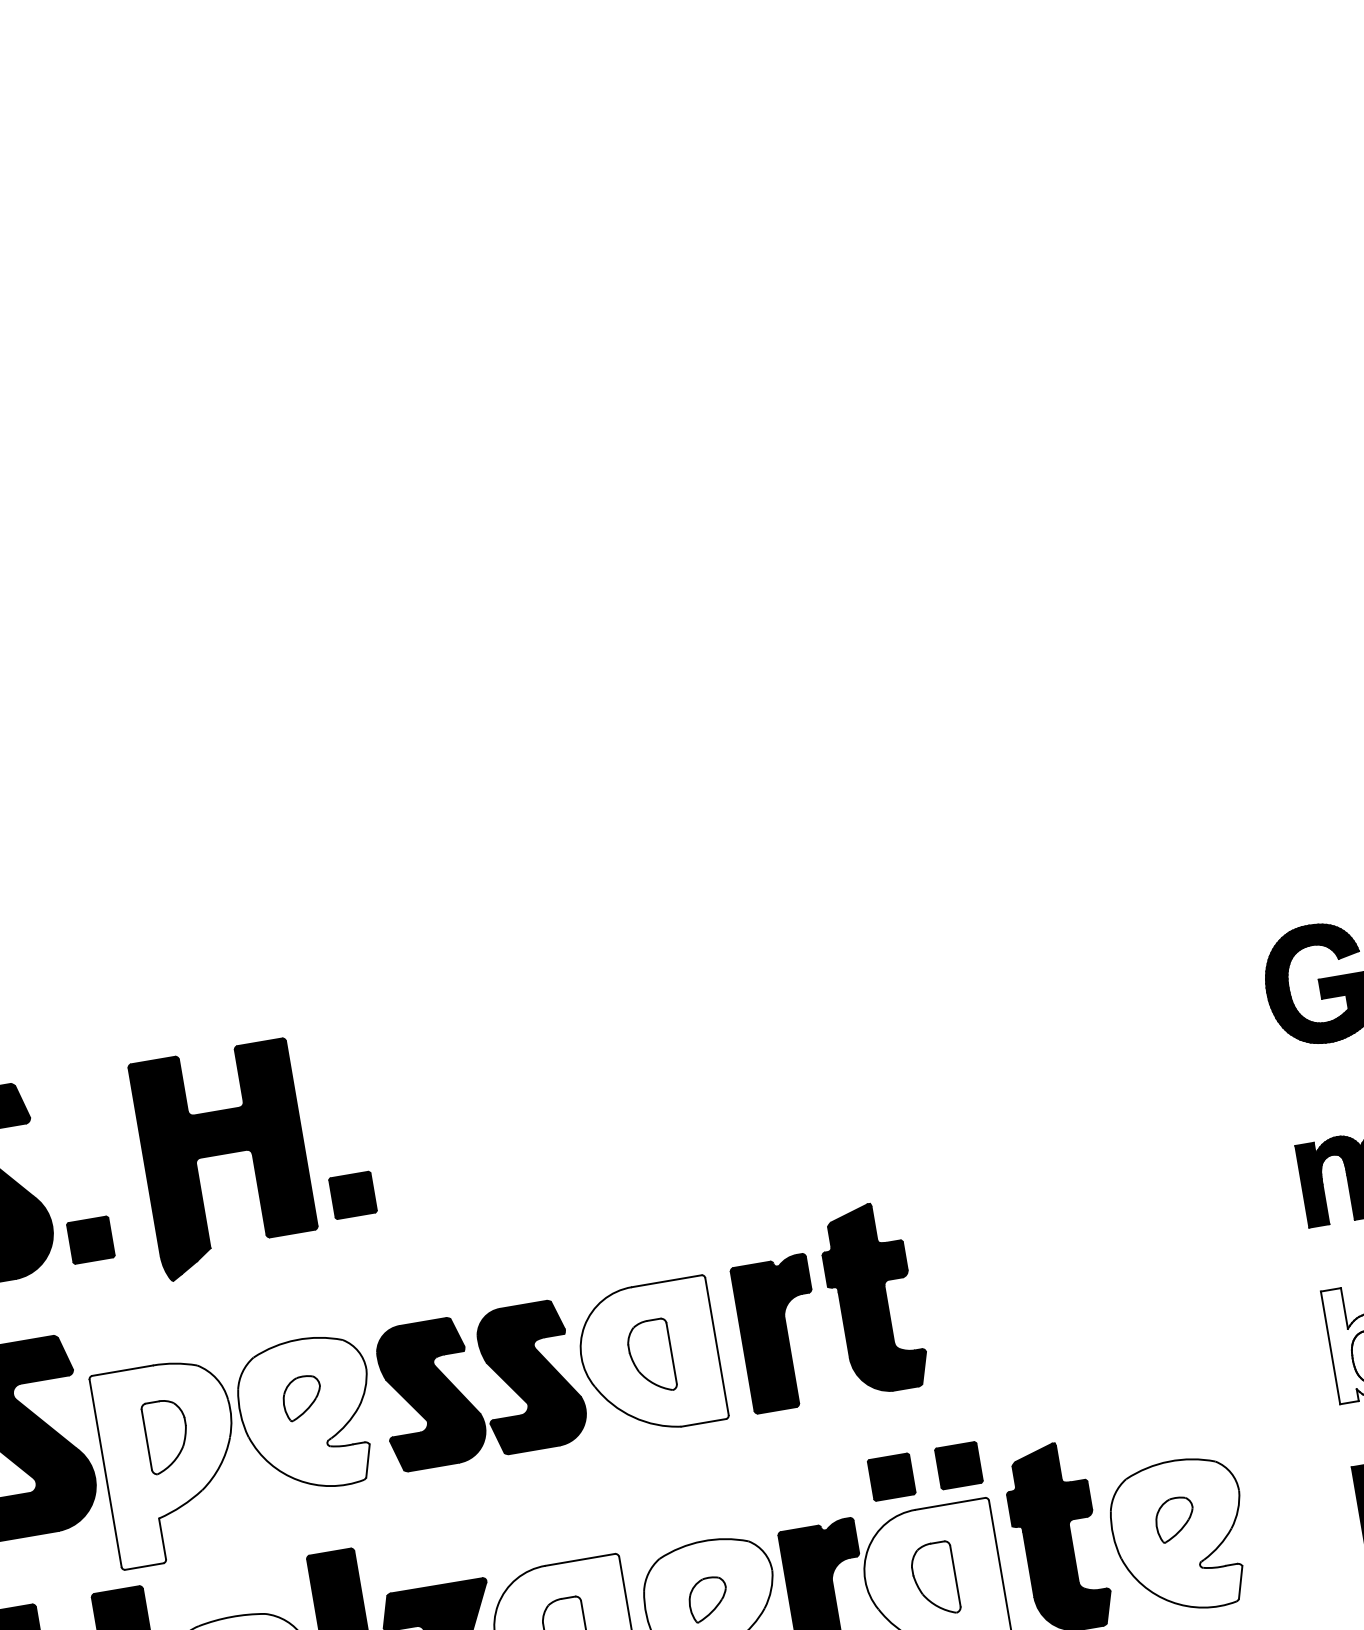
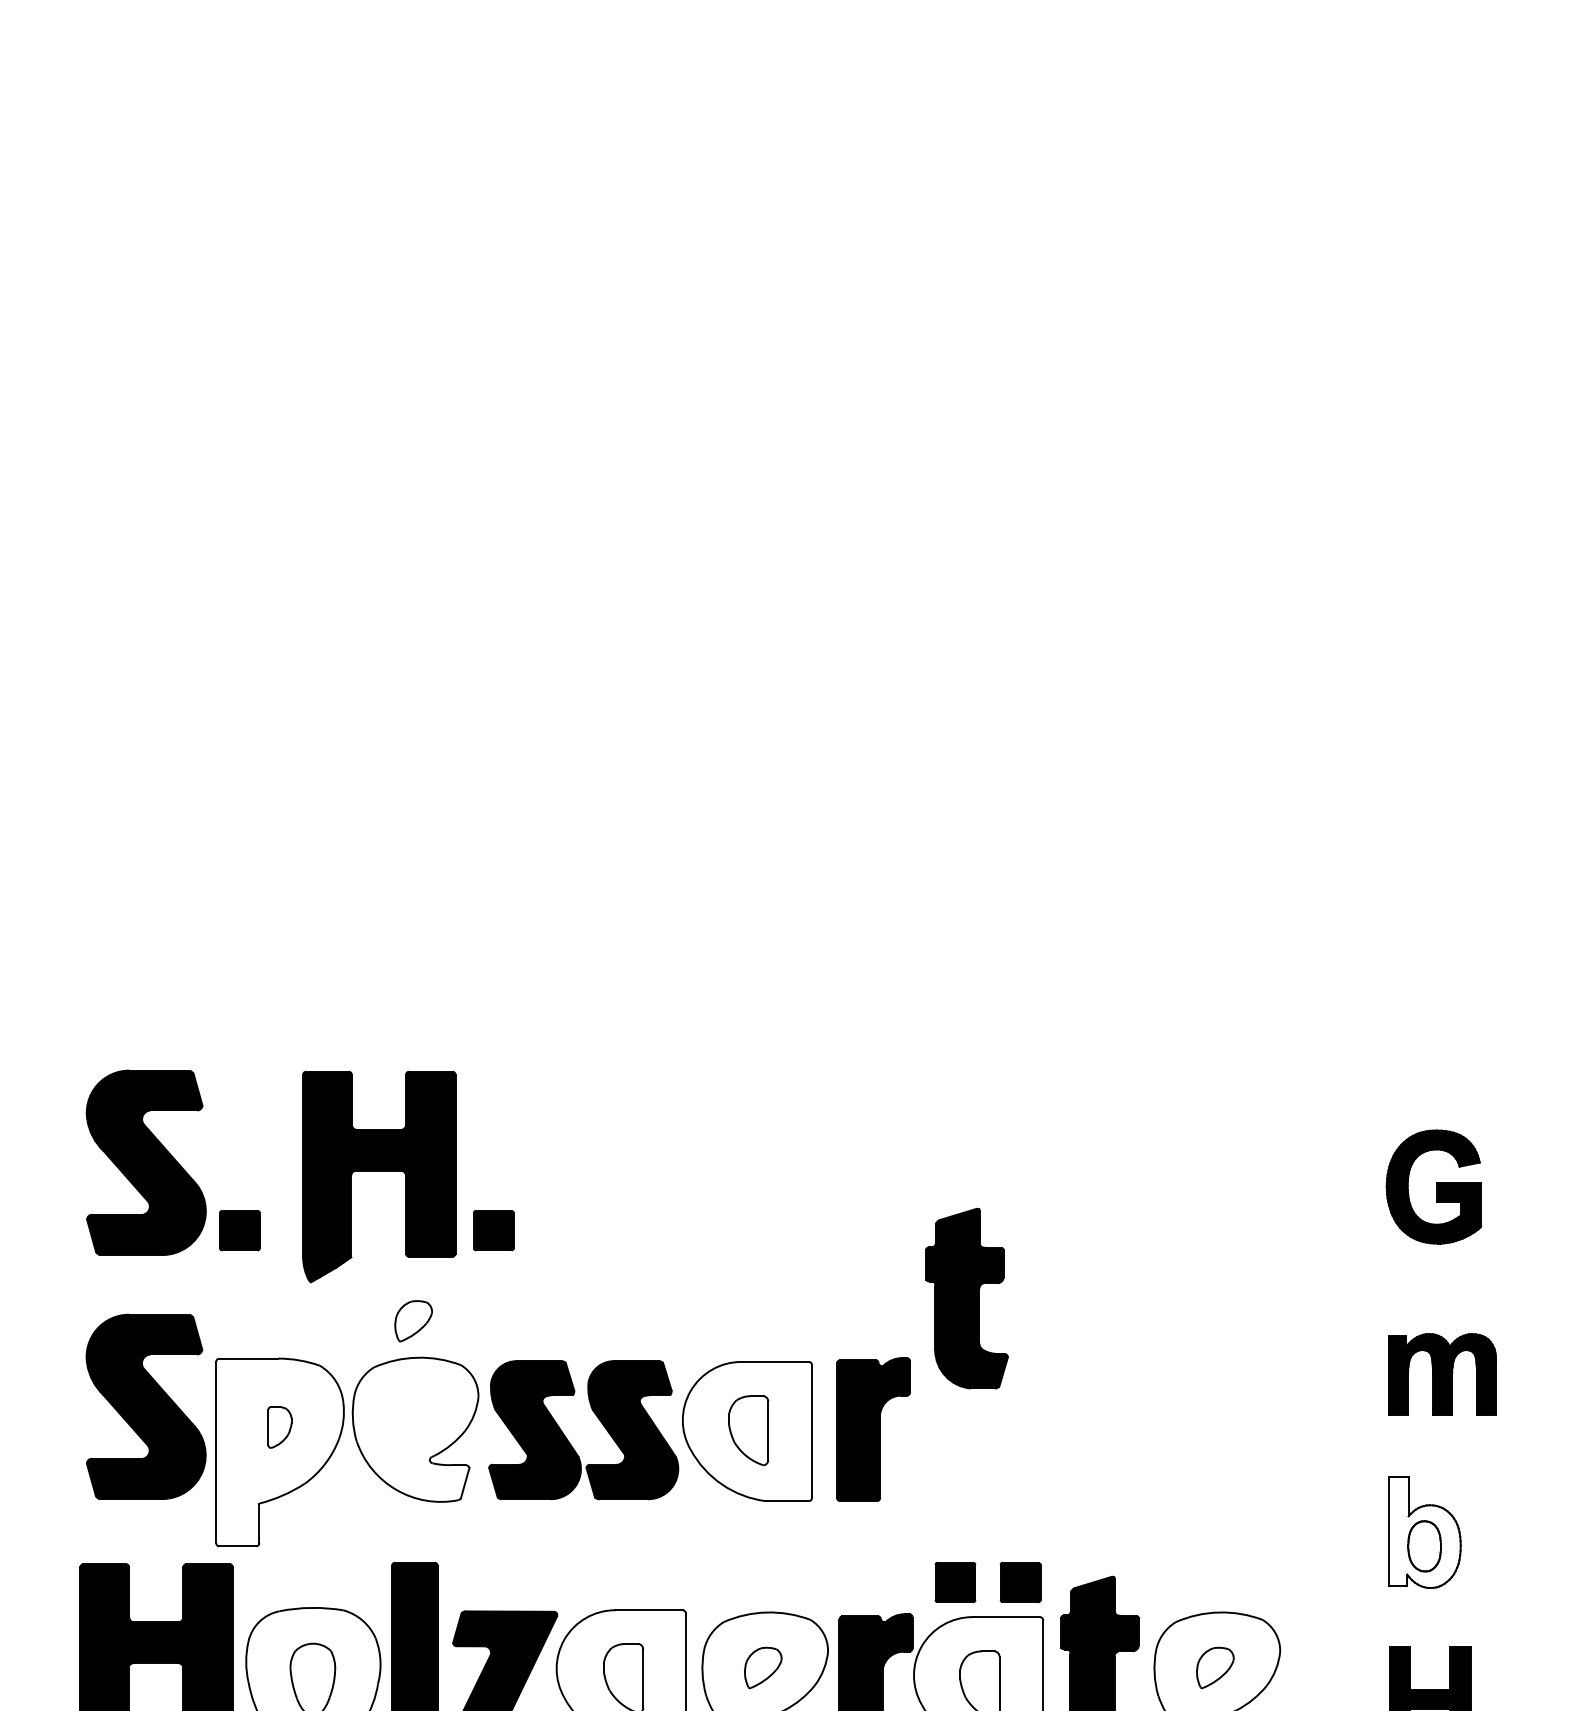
part: (872, 1298) -> (966, 1298), moved
part: (302, 1398) -> (413, 1321), moved
part: (166, 1436) -> (279, 1427), size x0.6

